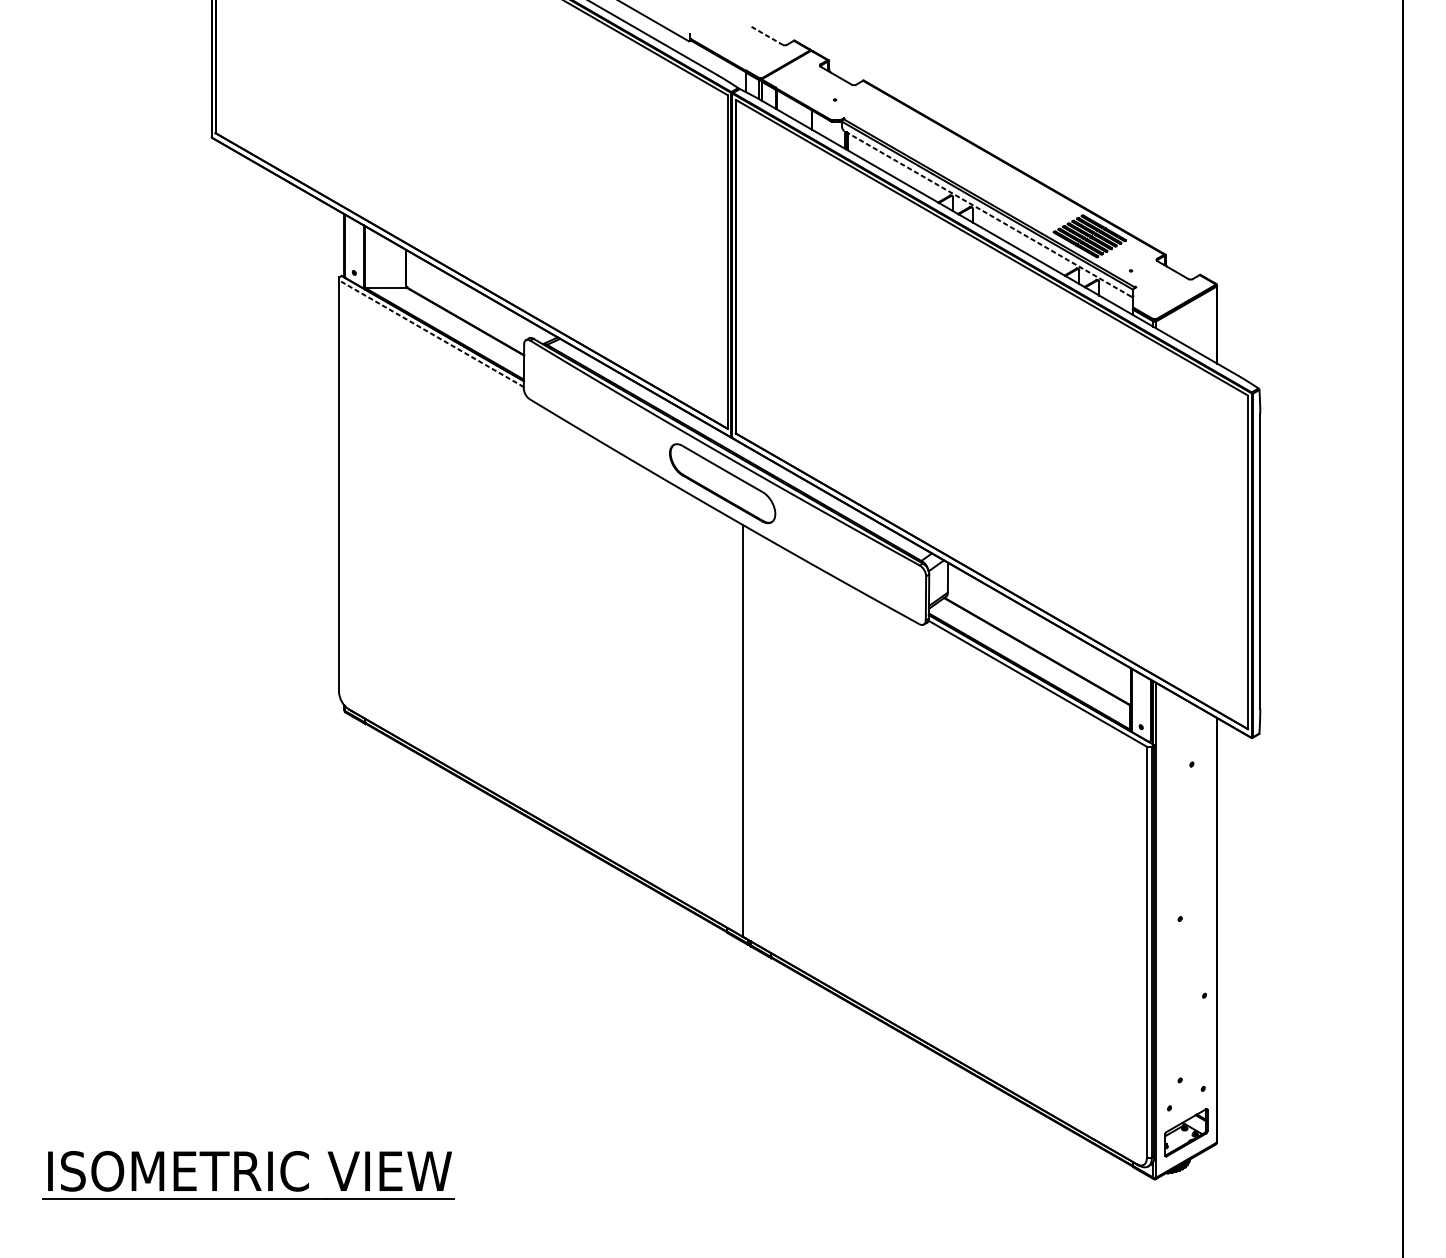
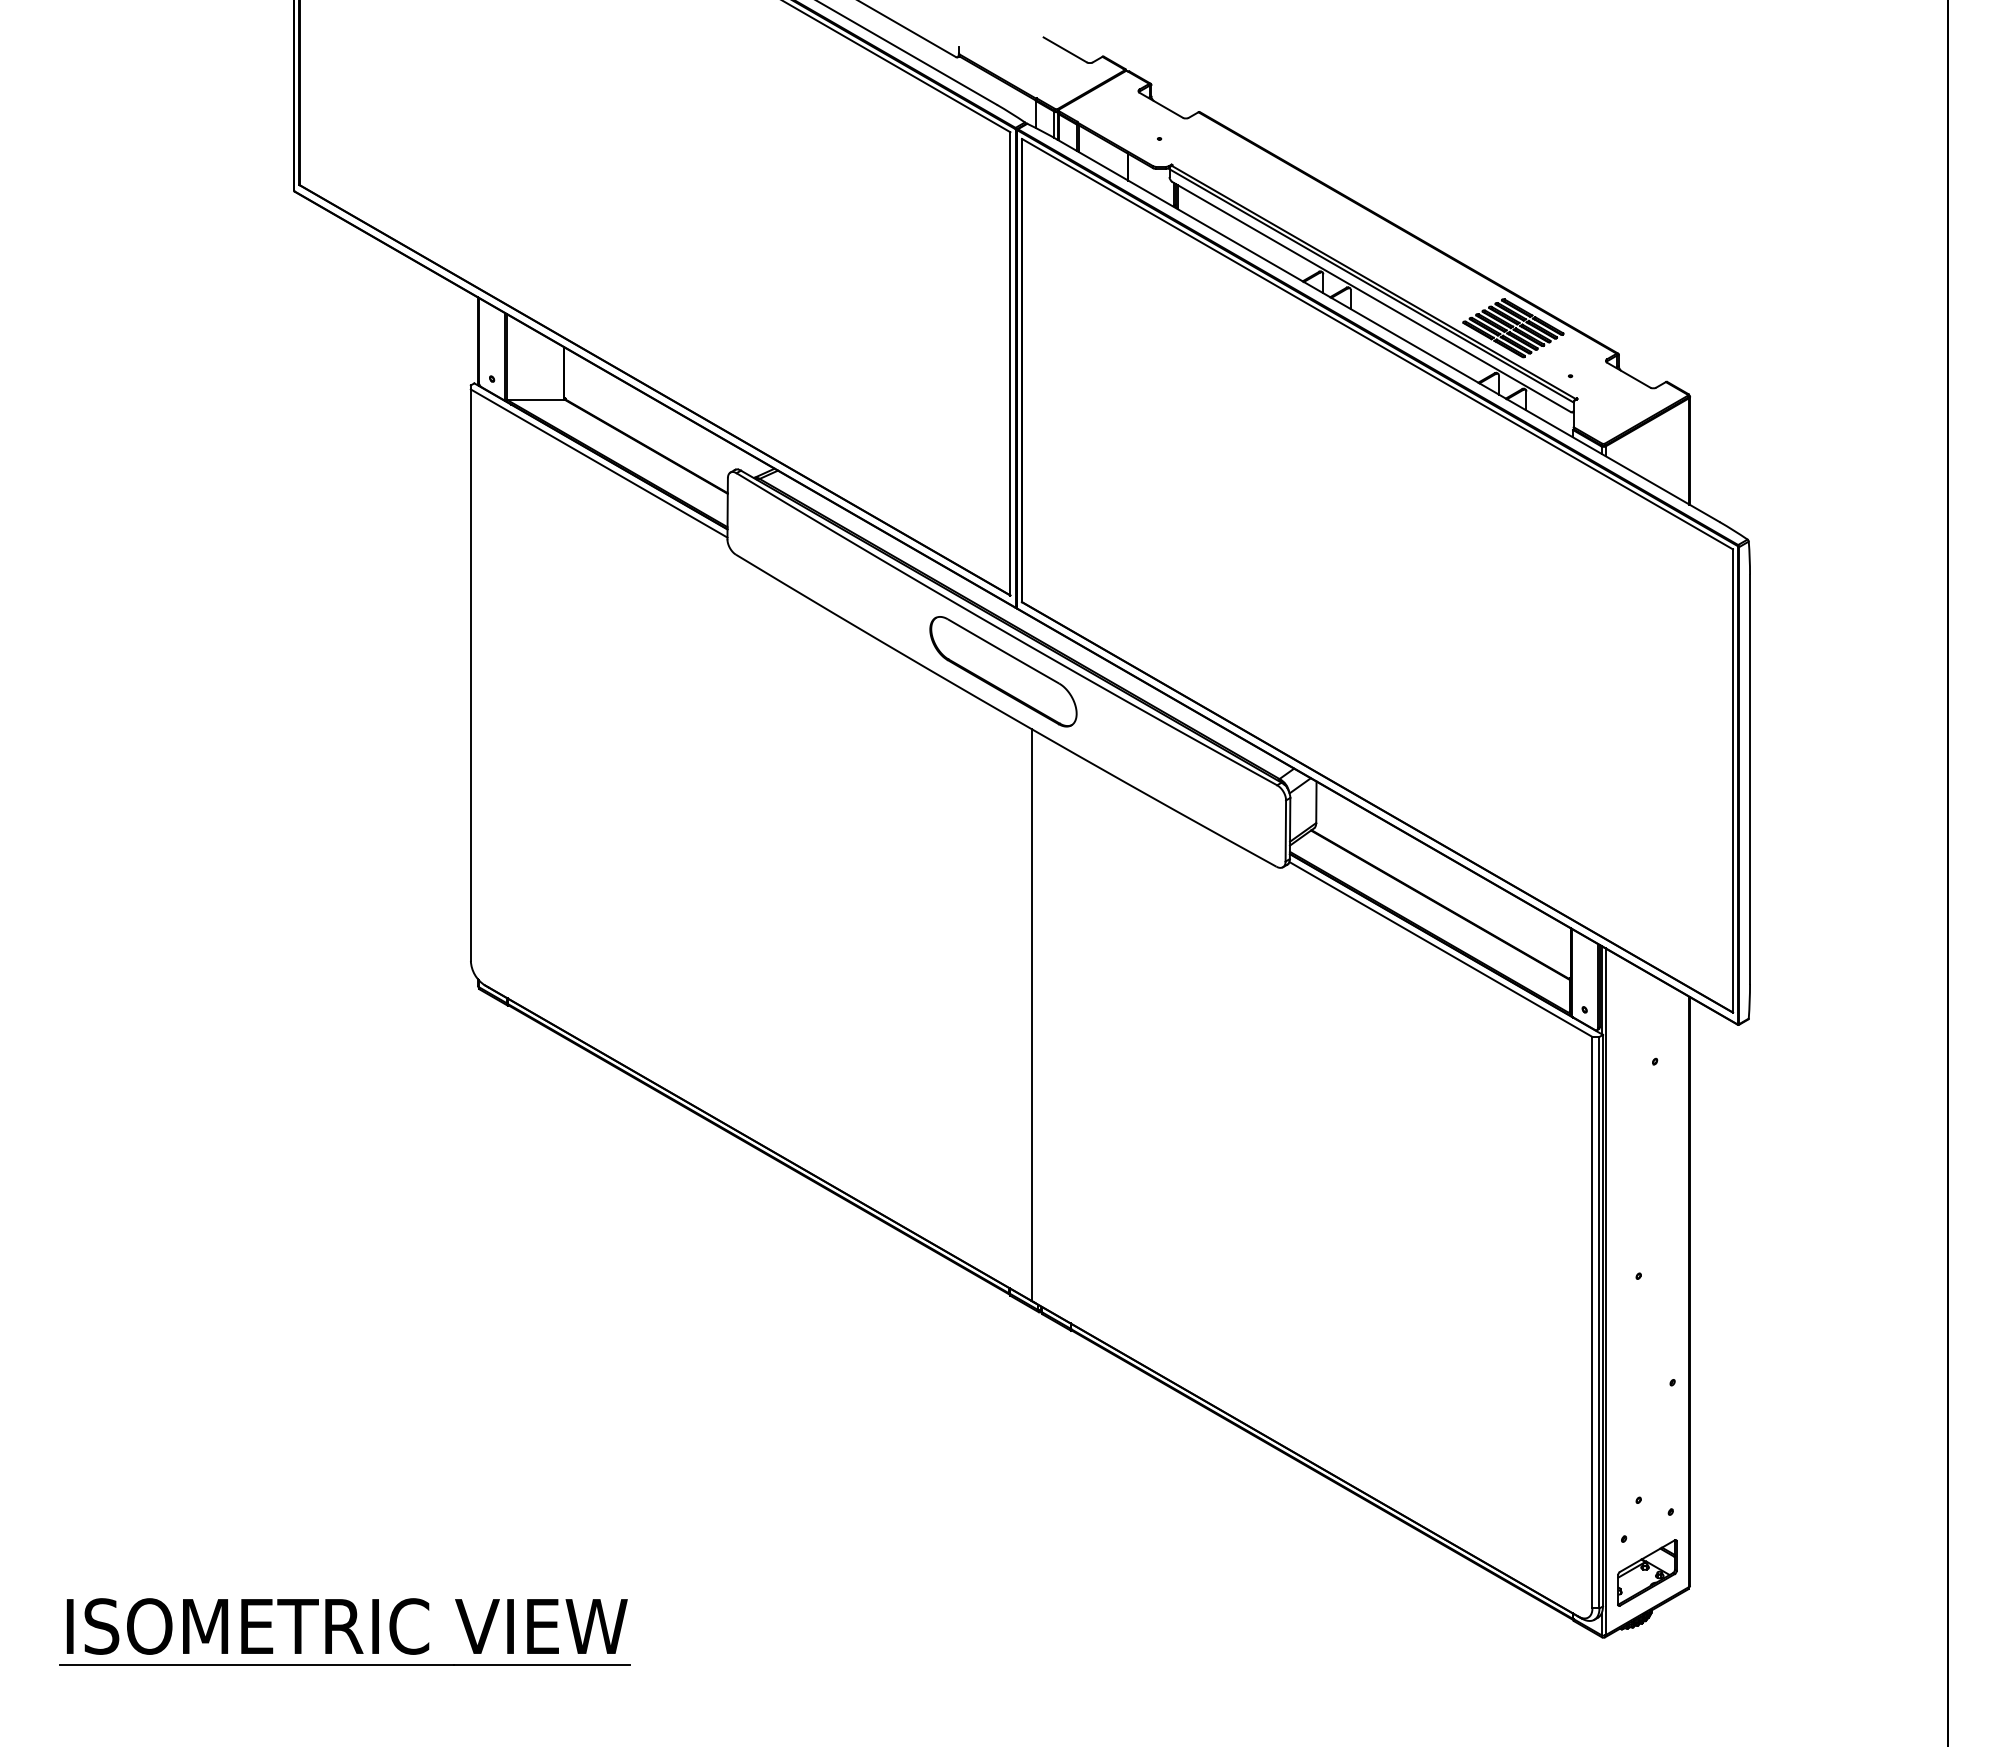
line: (767, 36) -> (1065, 50), dashed -> solid
line: (987, 214) -> (1371, 297), dashed -> solid
line: (430, 333) -> (598, 463), dashed -> solid

